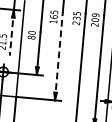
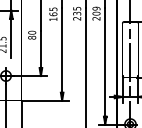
line: (12, 32) -> (11, 34), dashed -> solid
line: (59, 56) -> (62, 54), dashed -> solid

